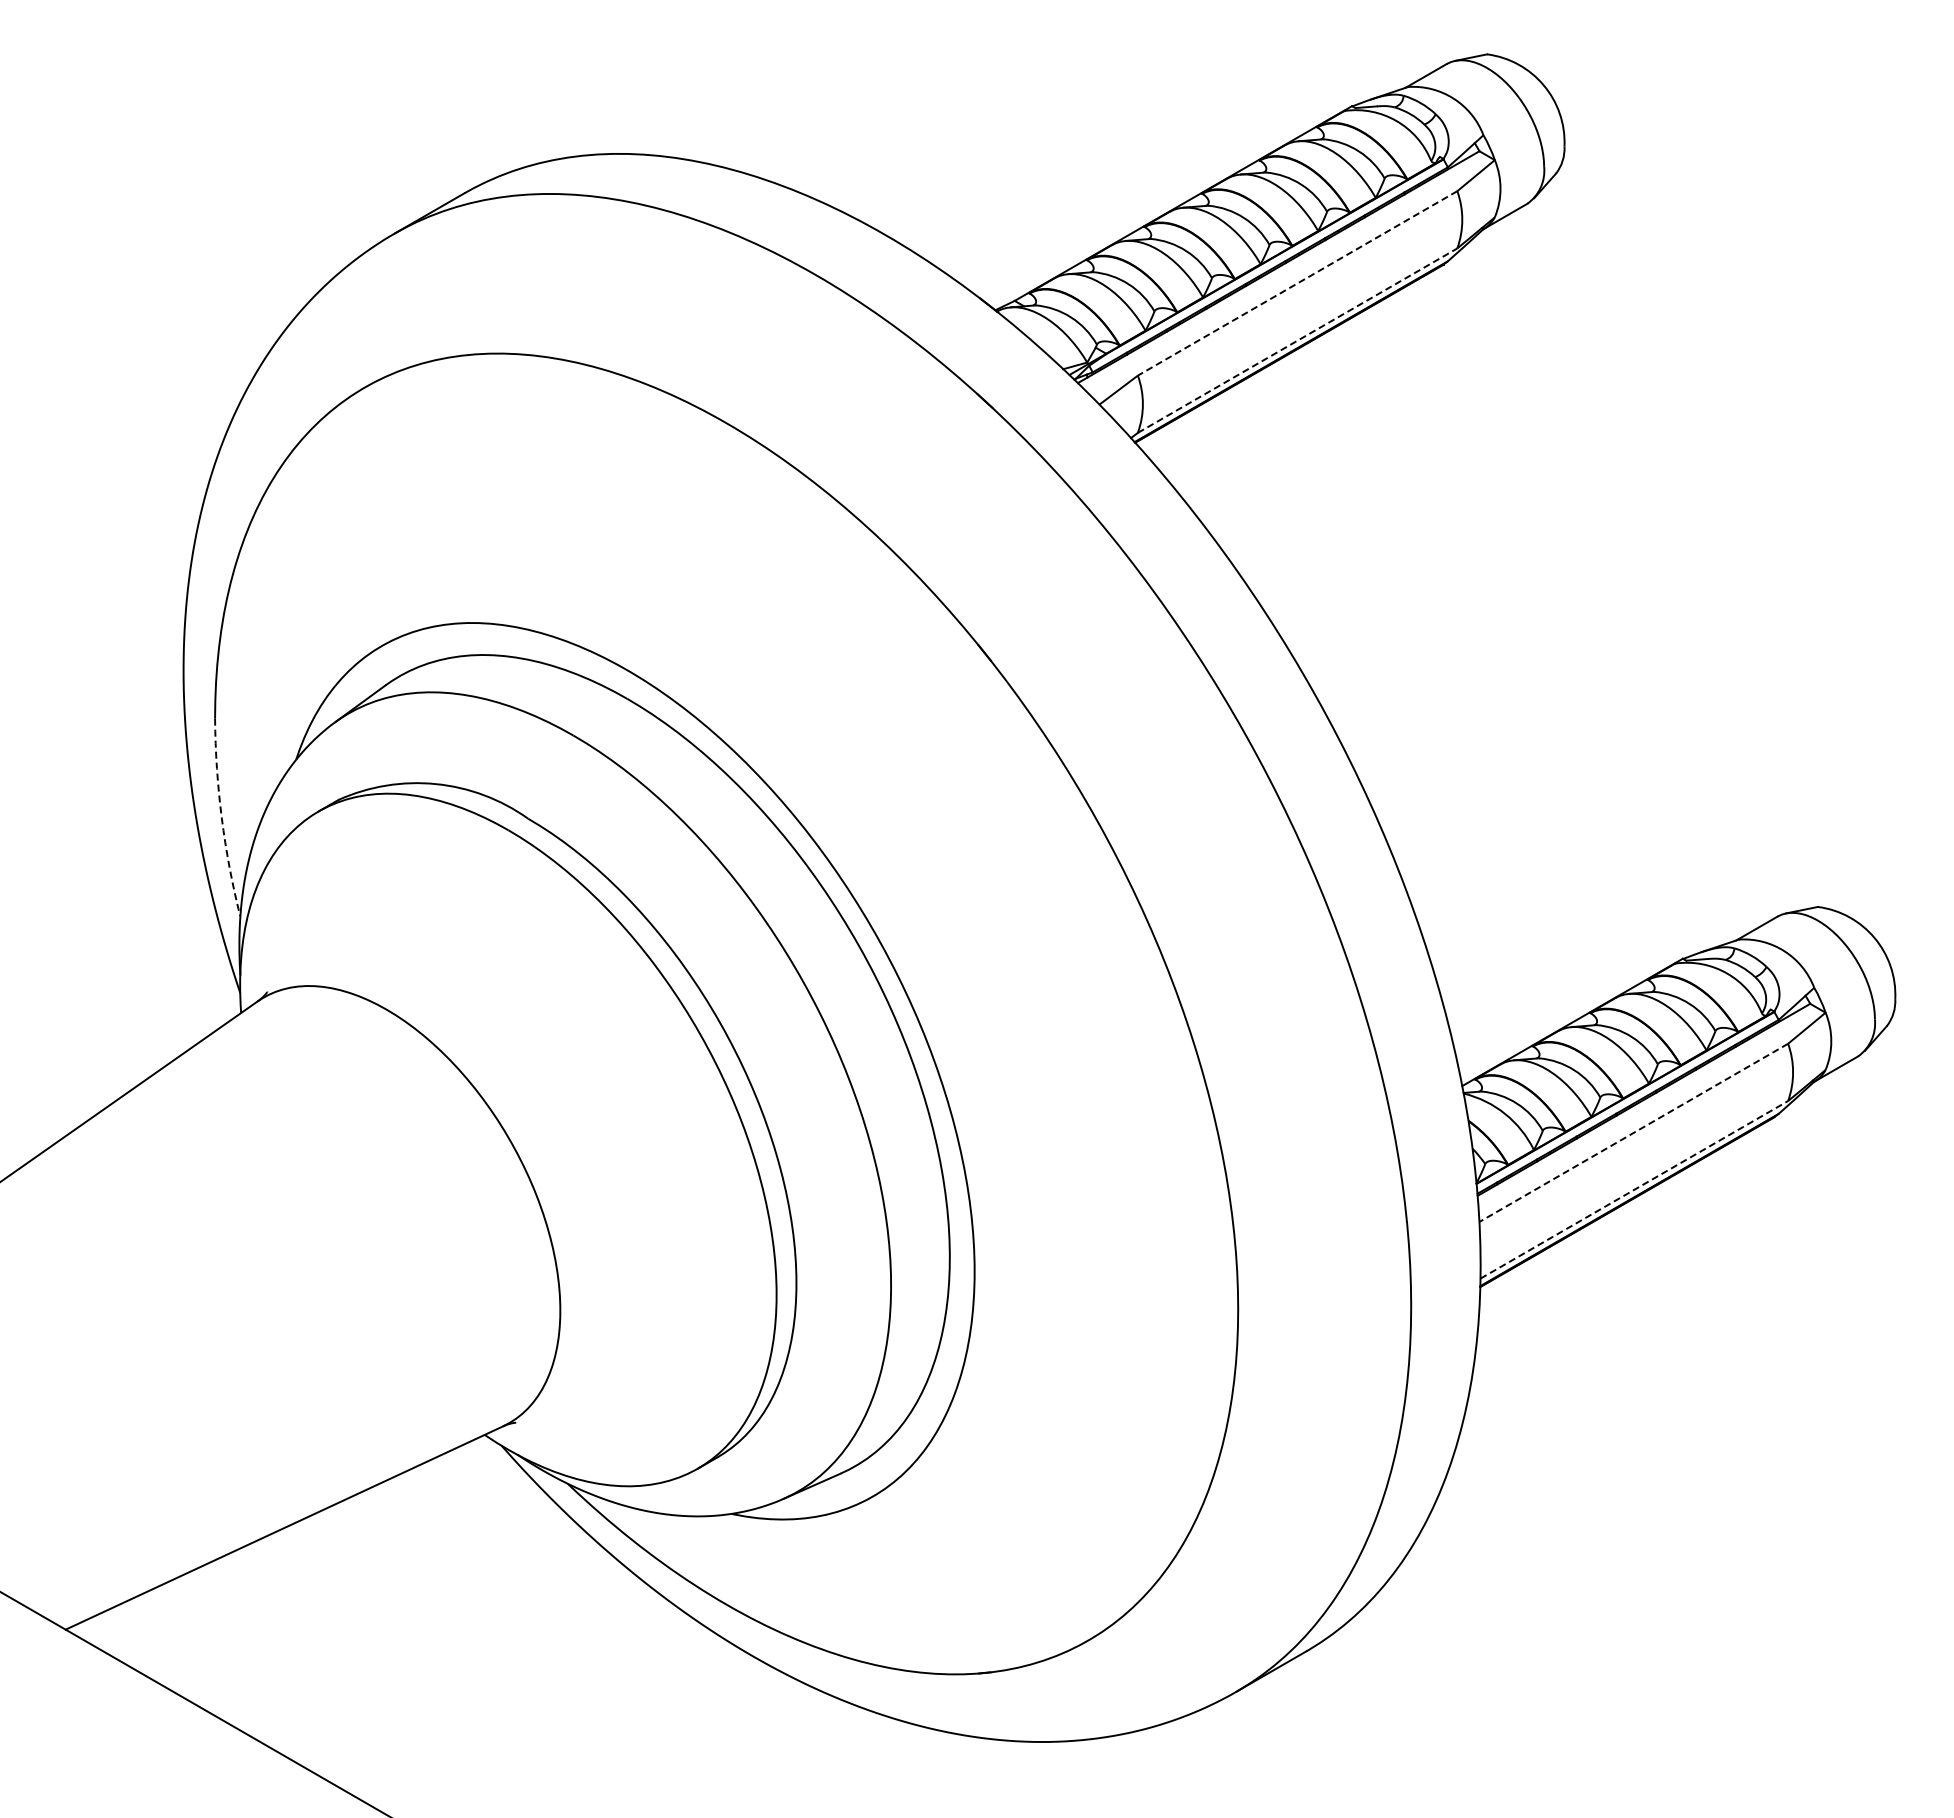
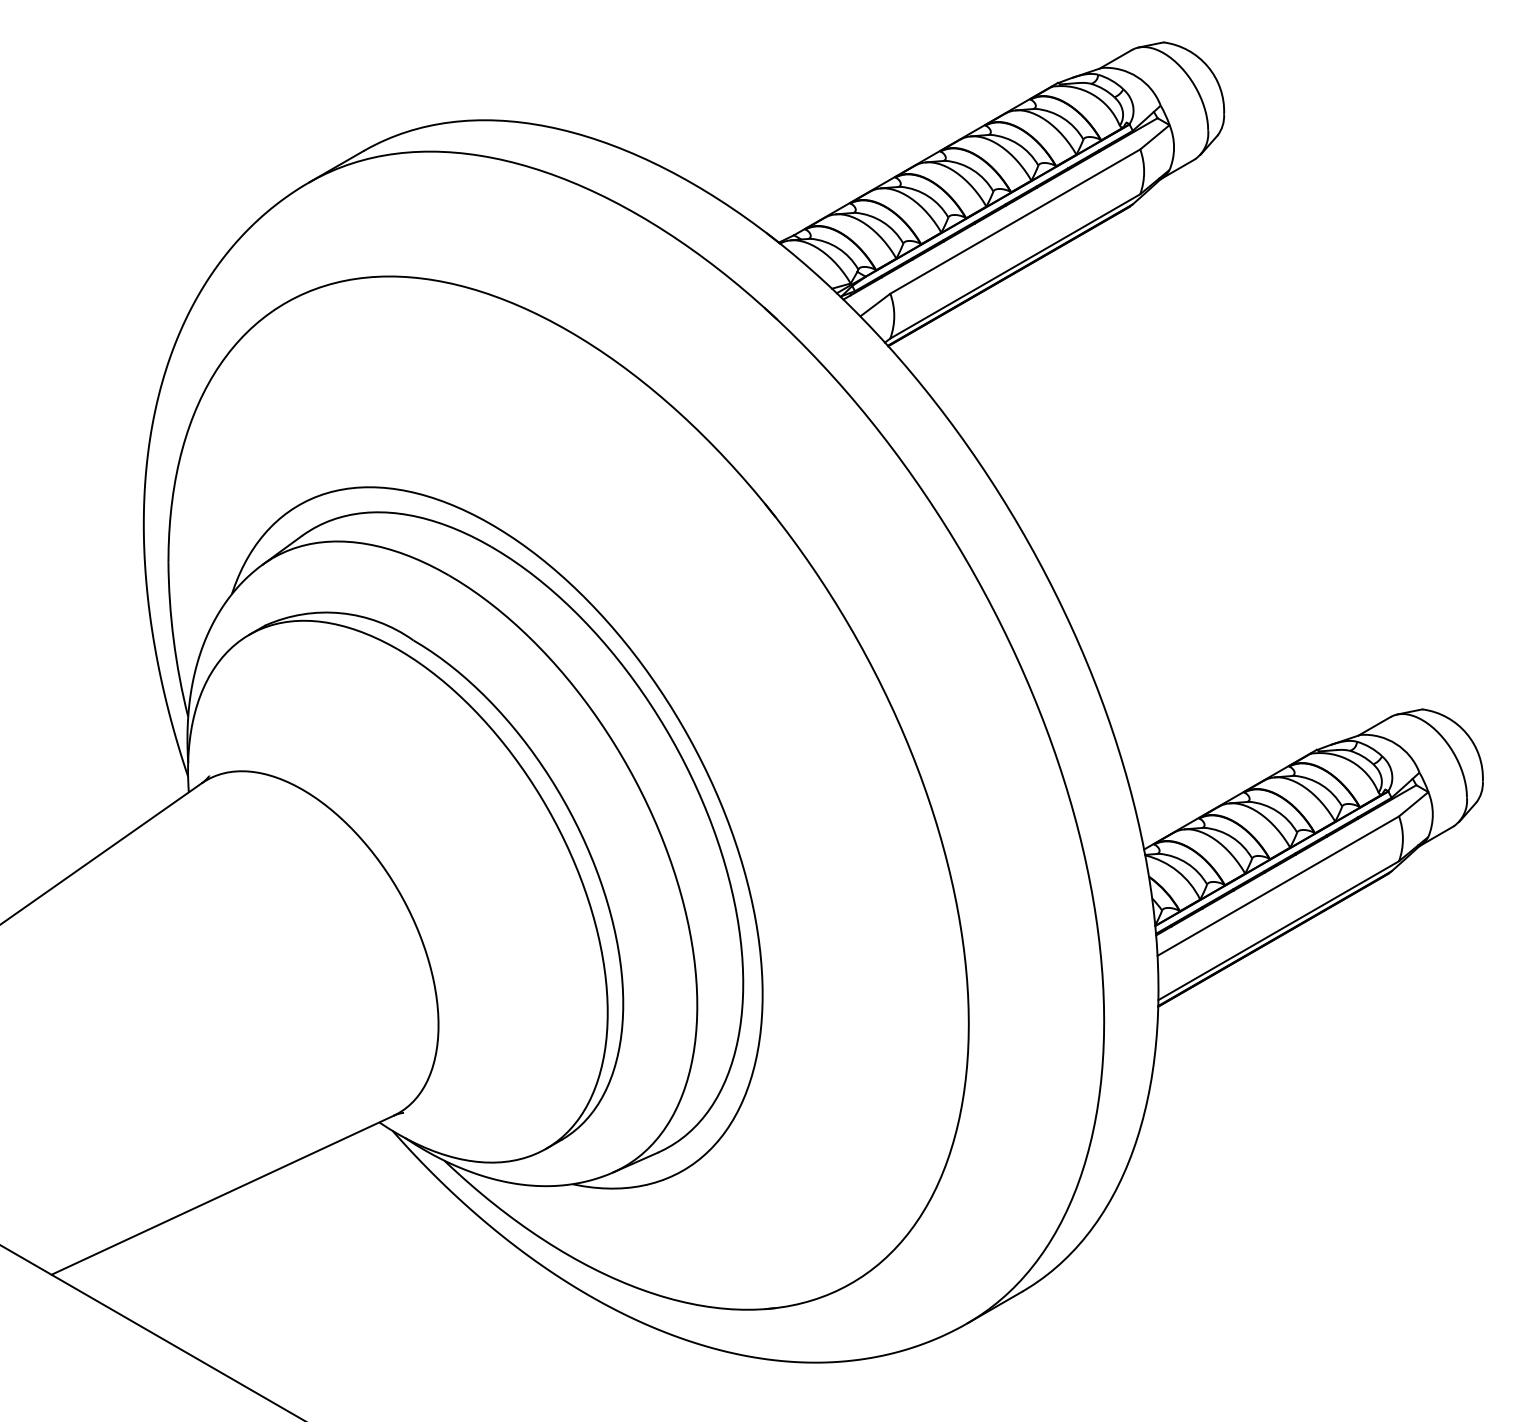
line: (1297, 283) -> (1015, 221), dashed -> solid
line: (1298, 340) -> (1016, 266), dashed -> solid
arc: (221, 818) -> (173, 640), dashed -> solid
line: (1633, 1133) -> (1278, 886), dashed -> solid
line: (1634, 1189) -> (1278, 930), dashed -> solid

